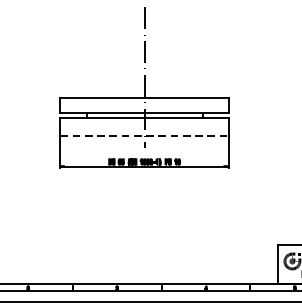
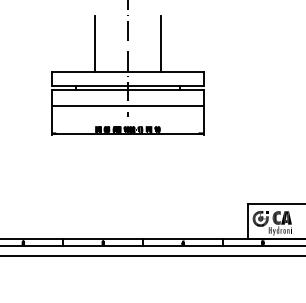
line: (107, 66) -> (94, 43), added
line: (181, 66) -> (161, 43), added
line: (144, 136) -> (127, 106), dashed -> solid

